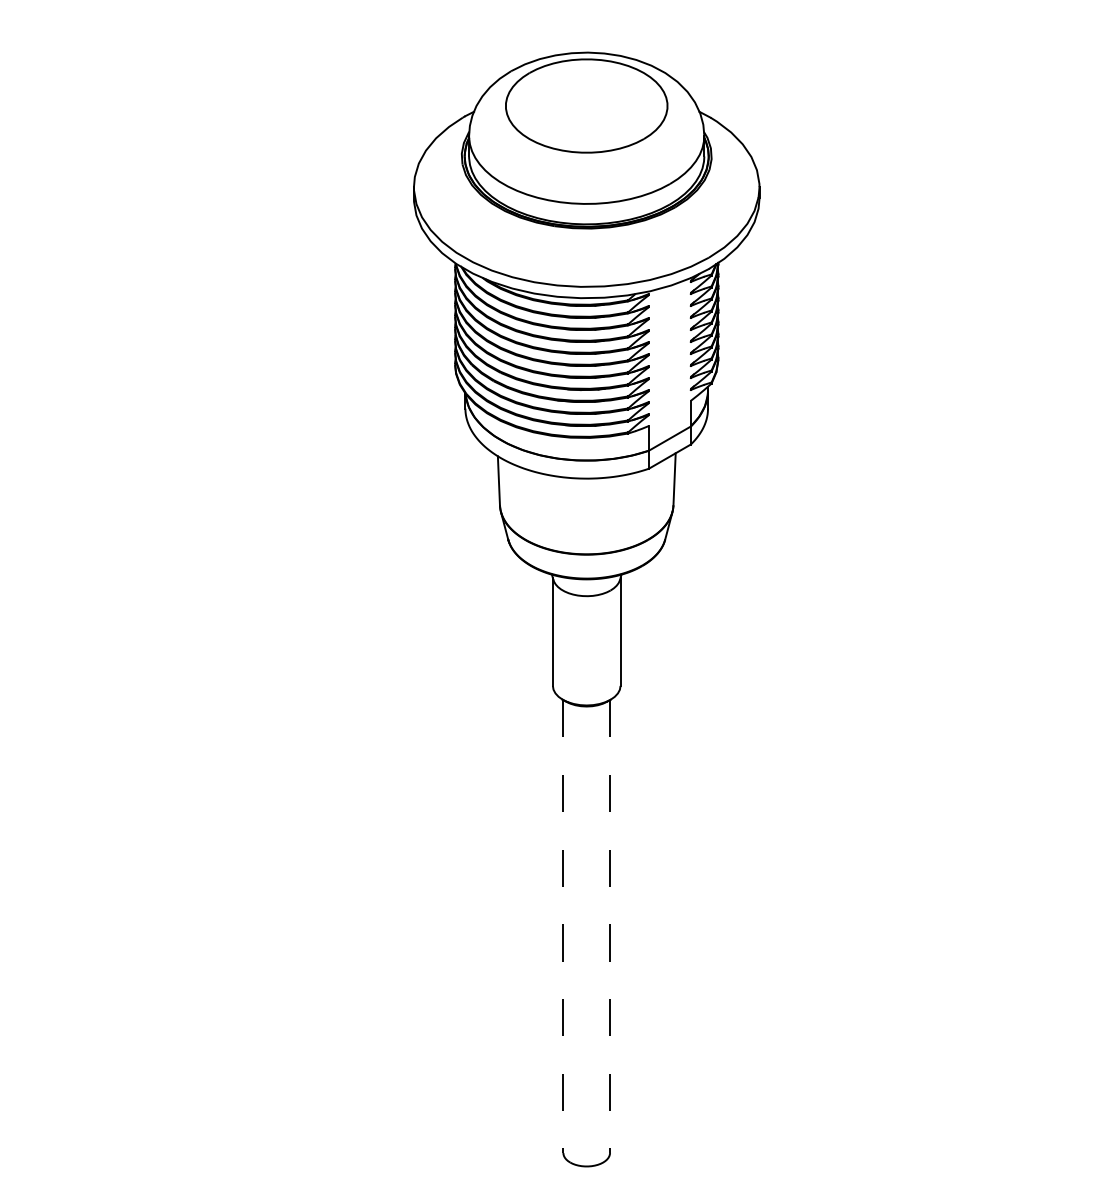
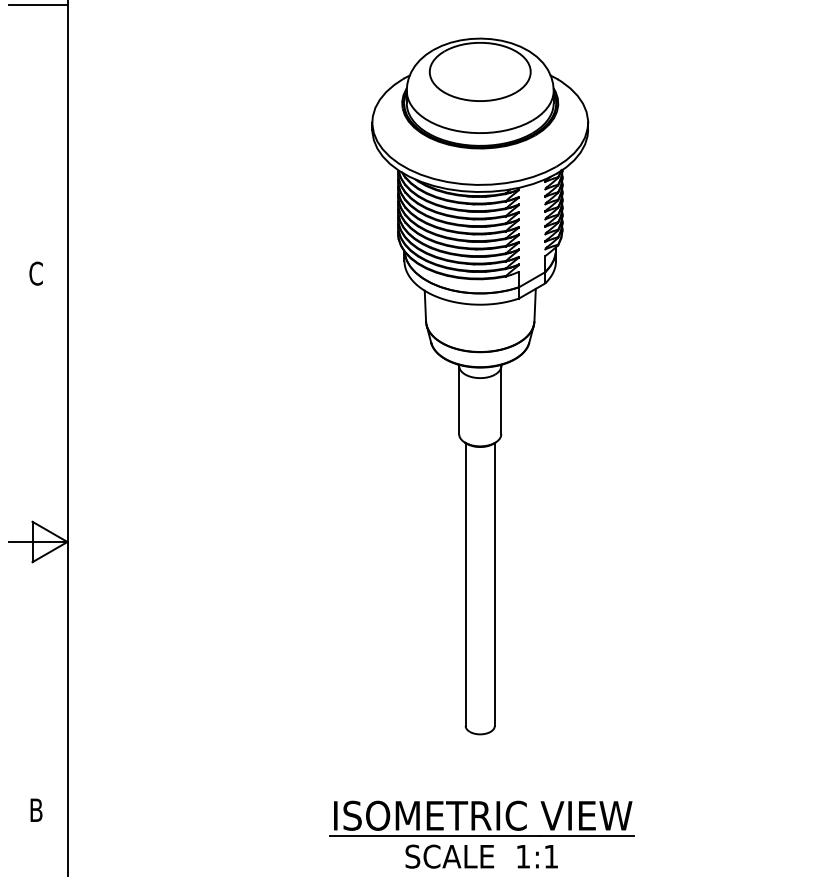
line: (563, 928) -> (465, 585), dashed -> solid
line: (609, 928) -> (494, 585), dashed -> solid

